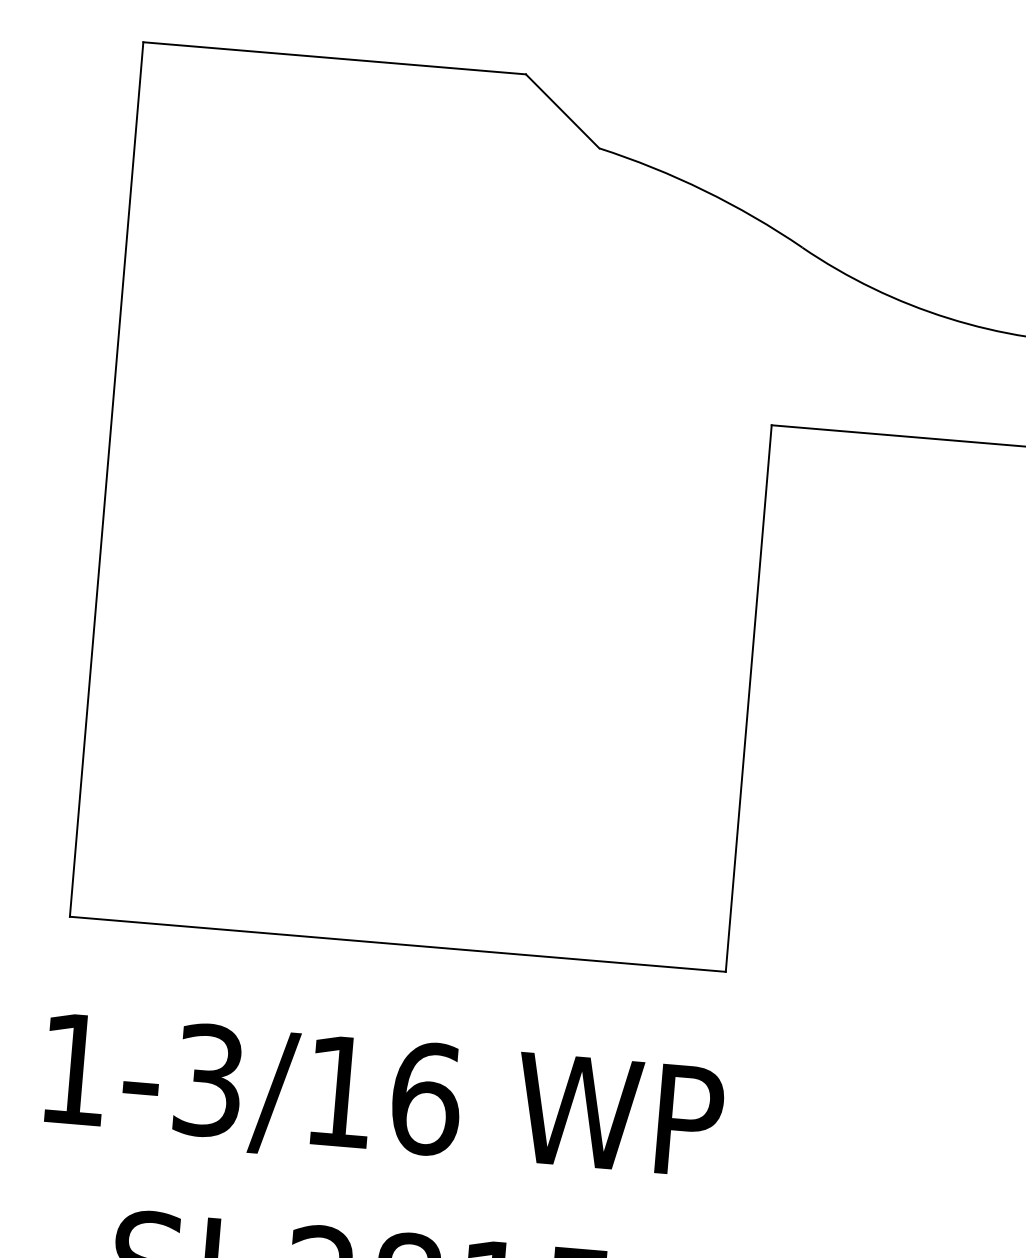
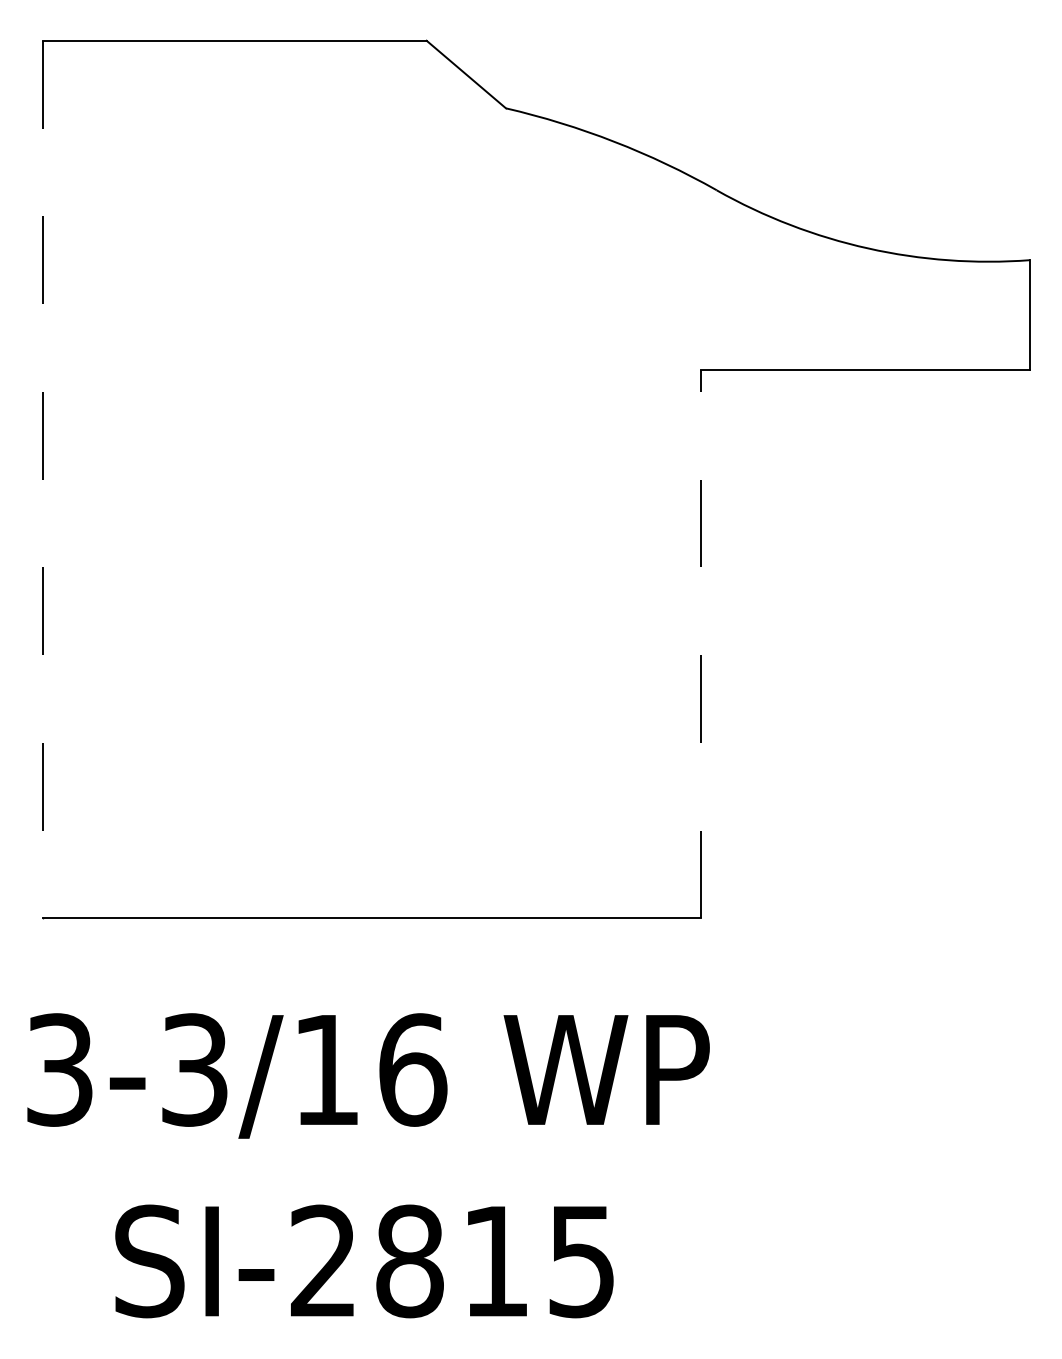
line: (106, 479) -> (42, 479), solid -> dashed
line: (748, 697) -> (700, 643), solid -> dashed
text: (73, 1068) -> (59, 1069), 1-3/16 -> 3-3/16

